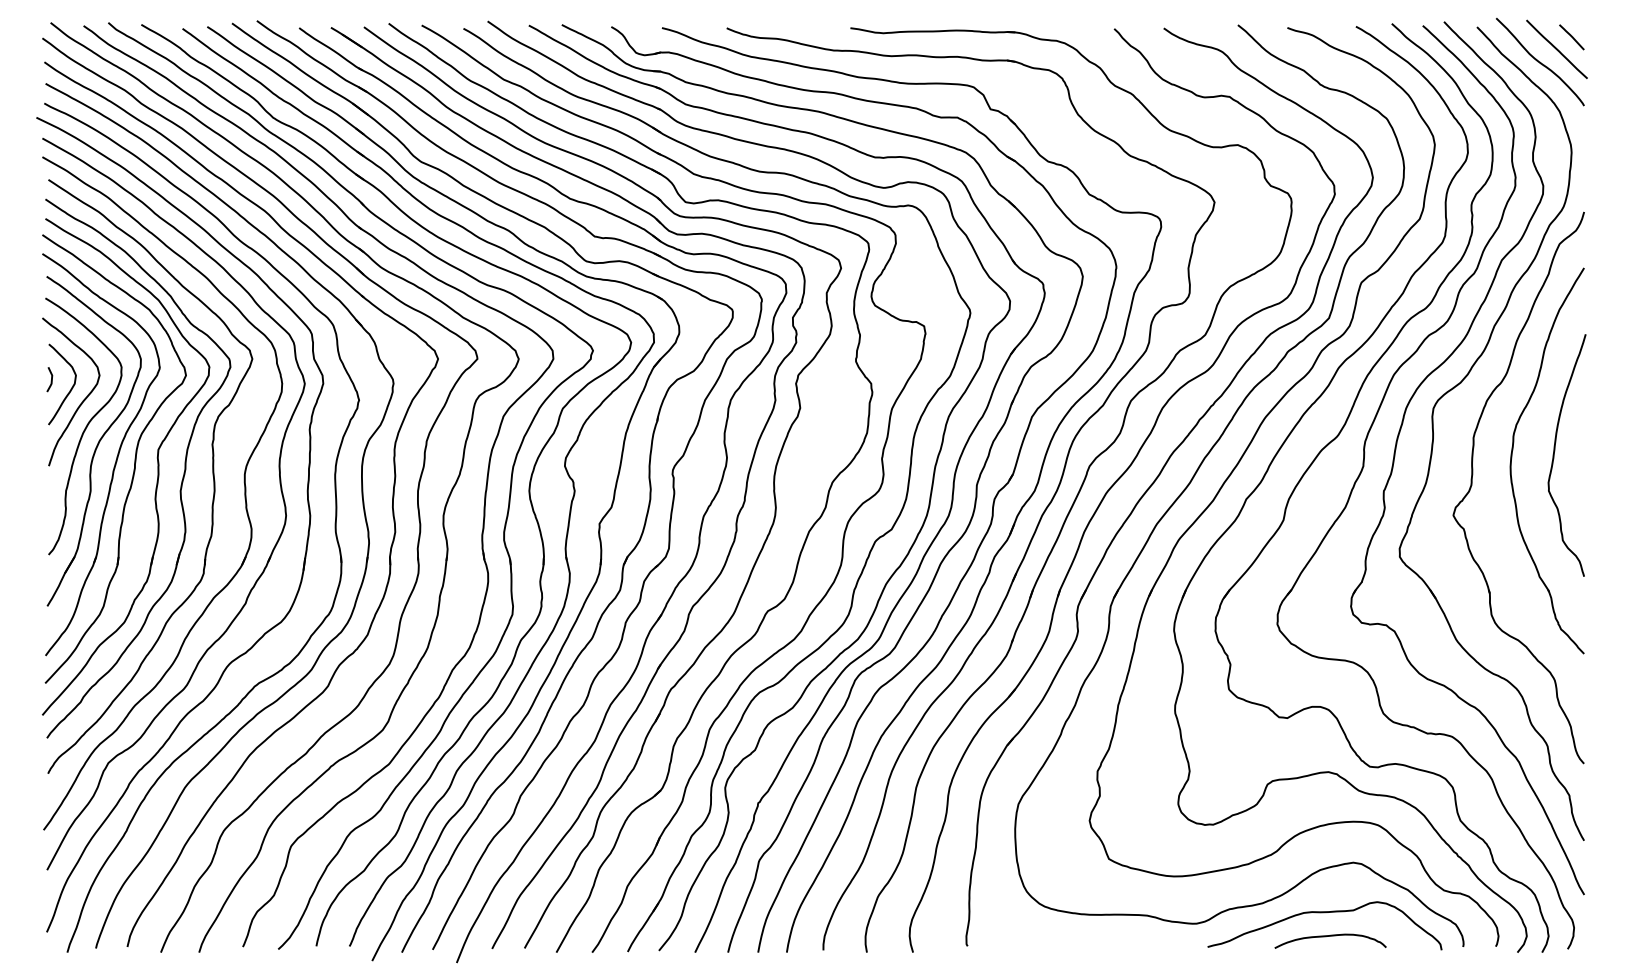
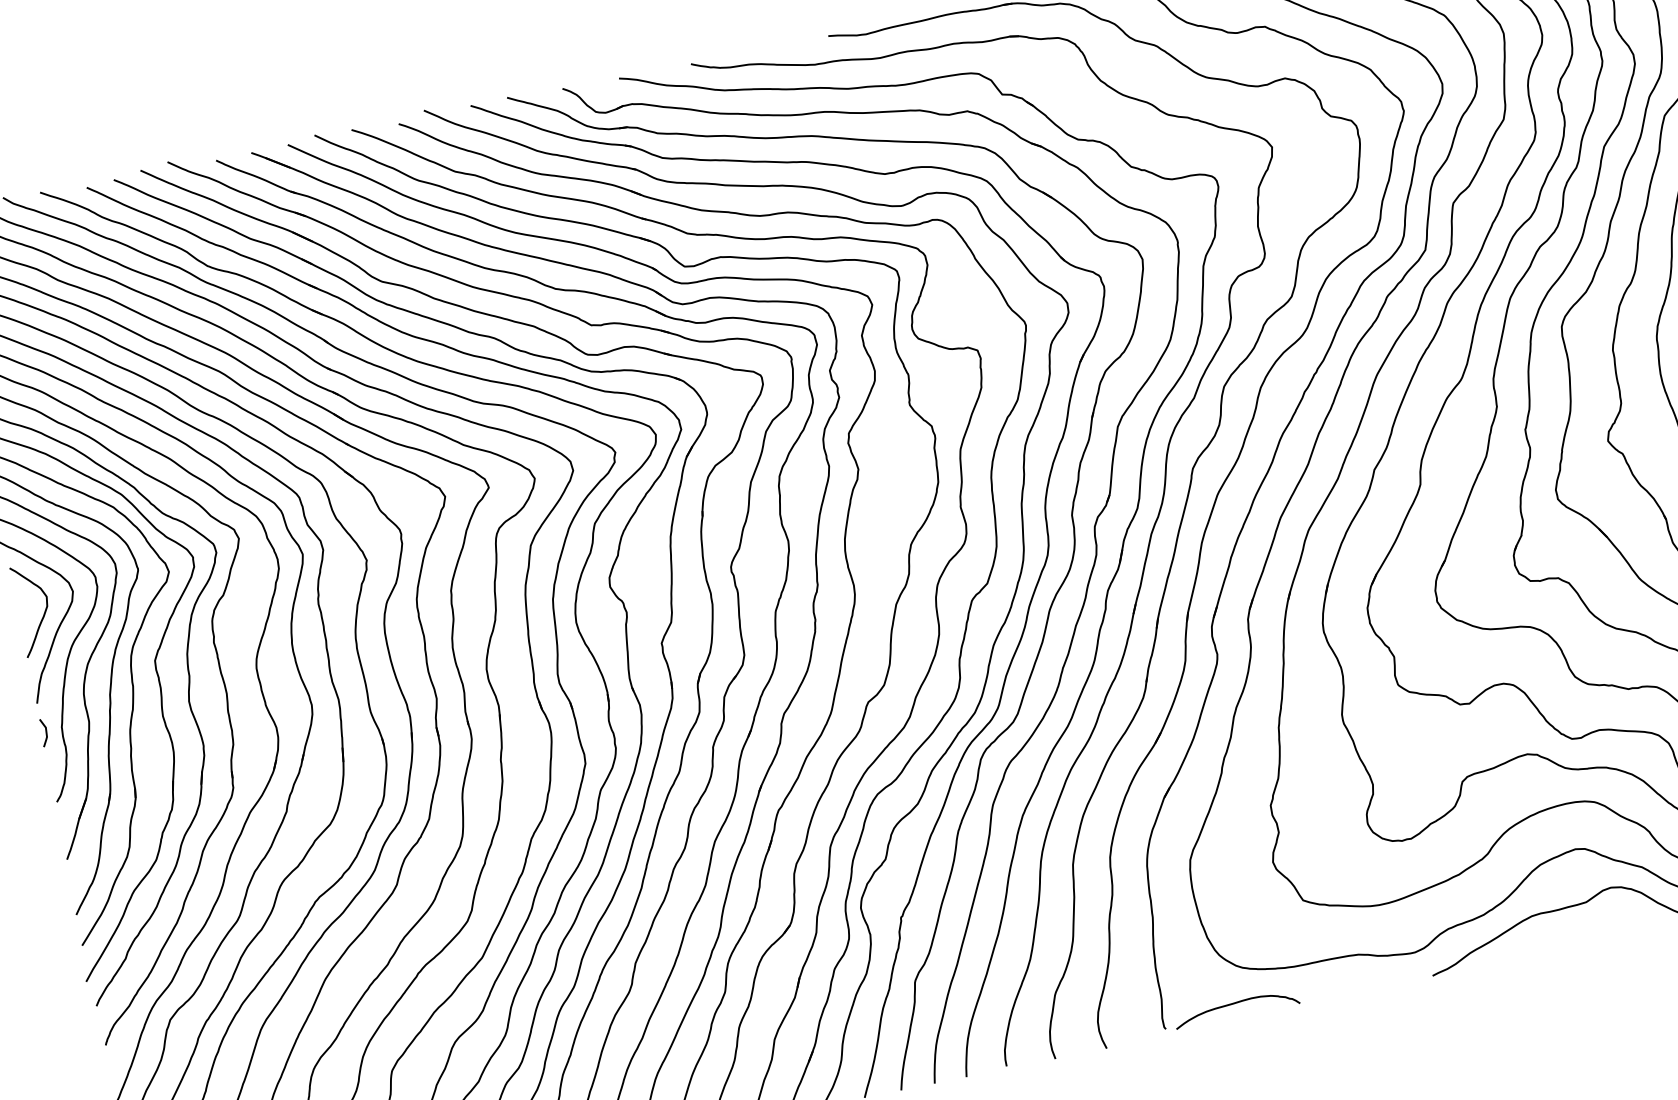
curve: (51, 379) -> (45, 732), moved
curve: (1330, 936) -> (1235, 1003), moved

